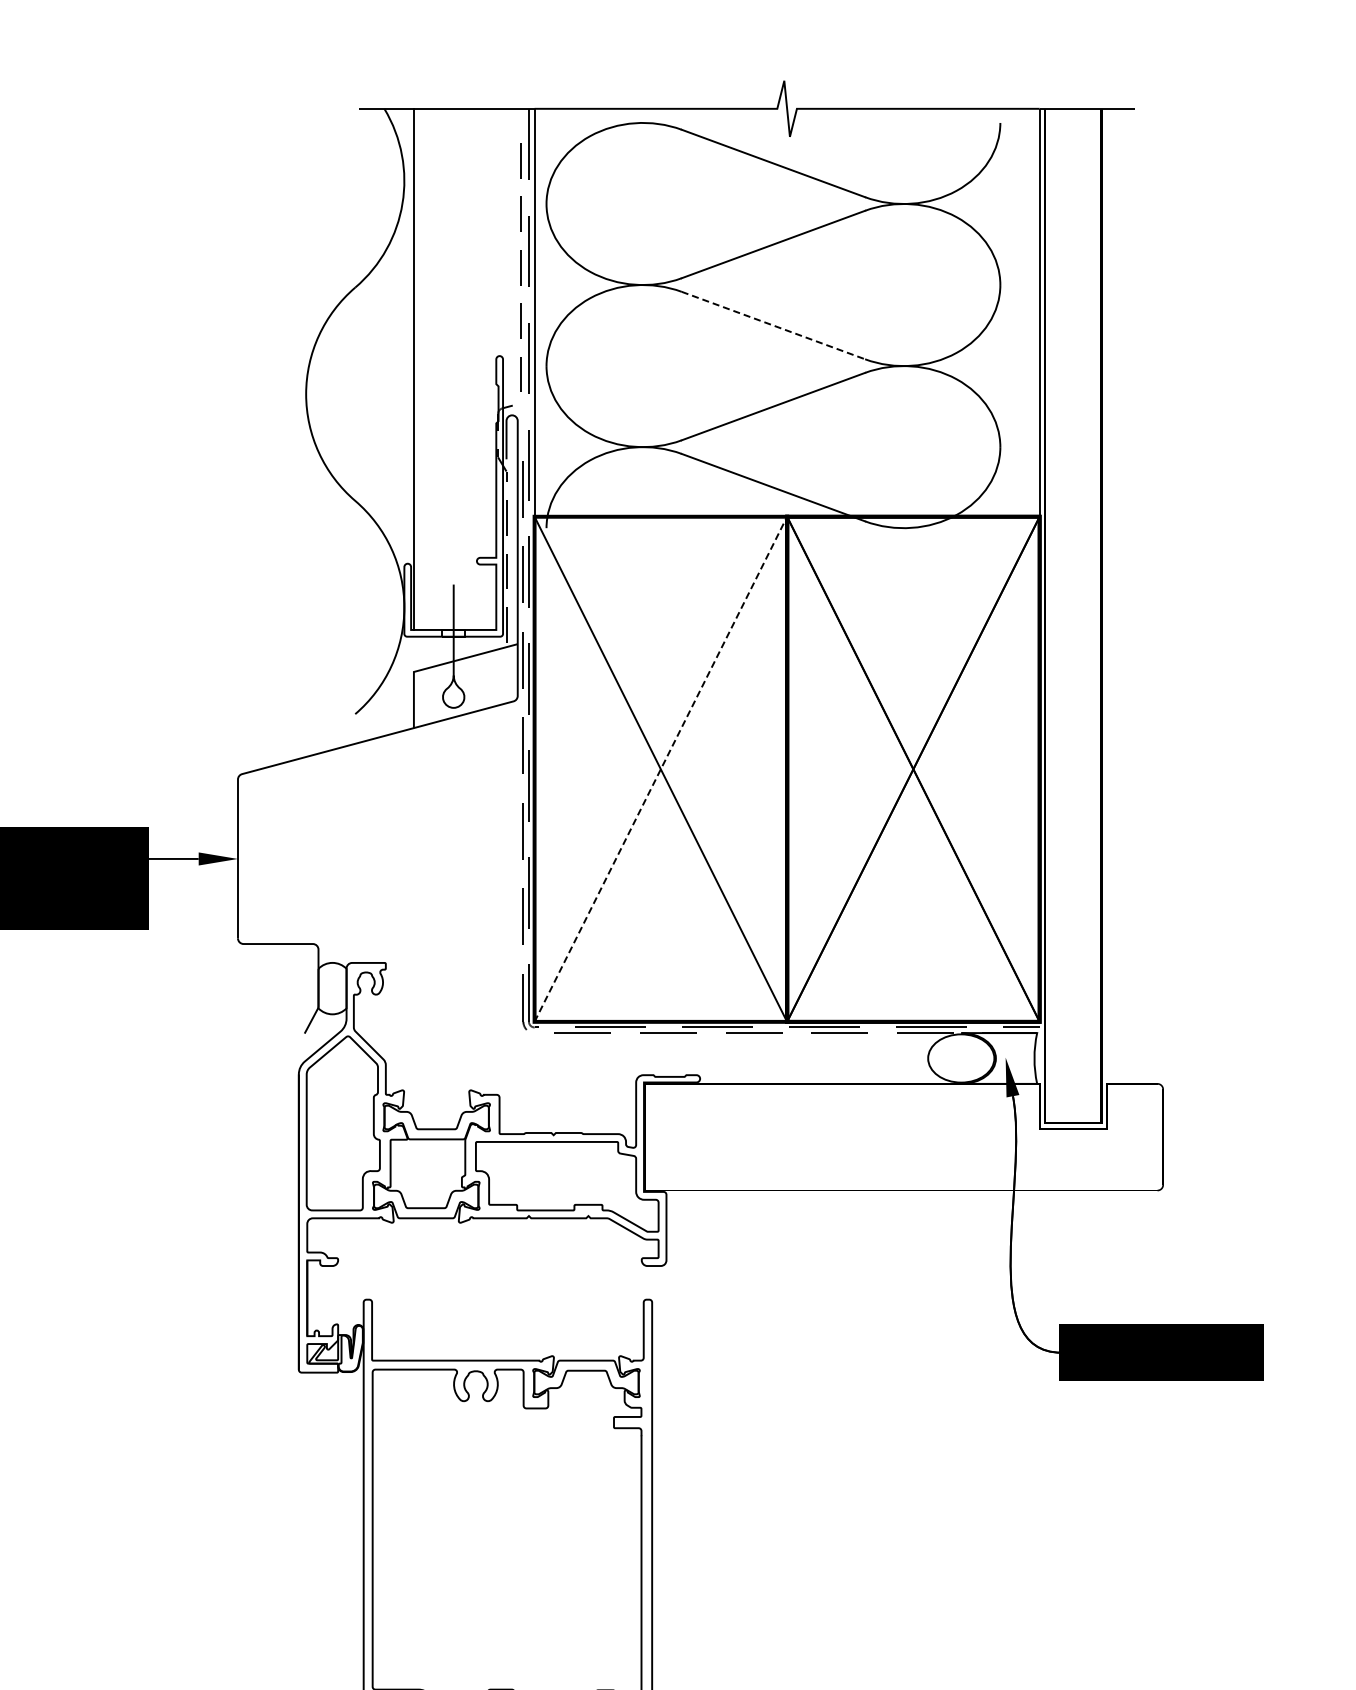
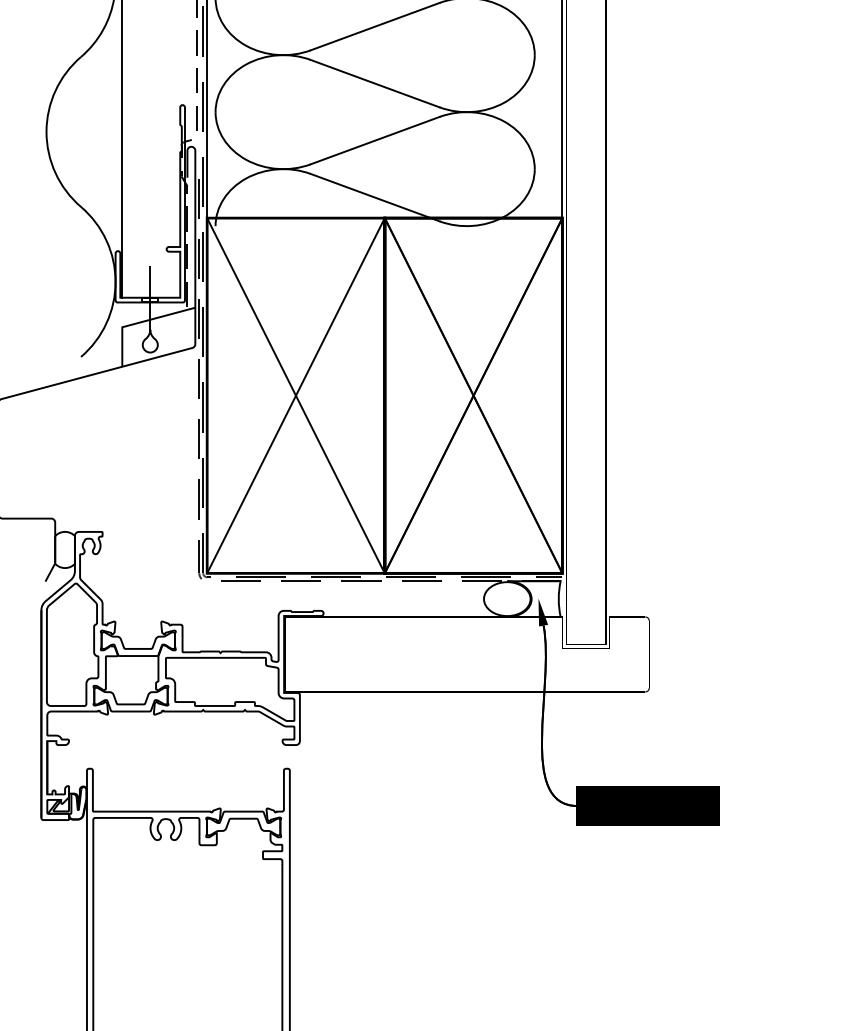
line: (773, 325) -> (375, 83), dashed -> solid
line: (661, 768) -> (296, 395), dashed -> solid

